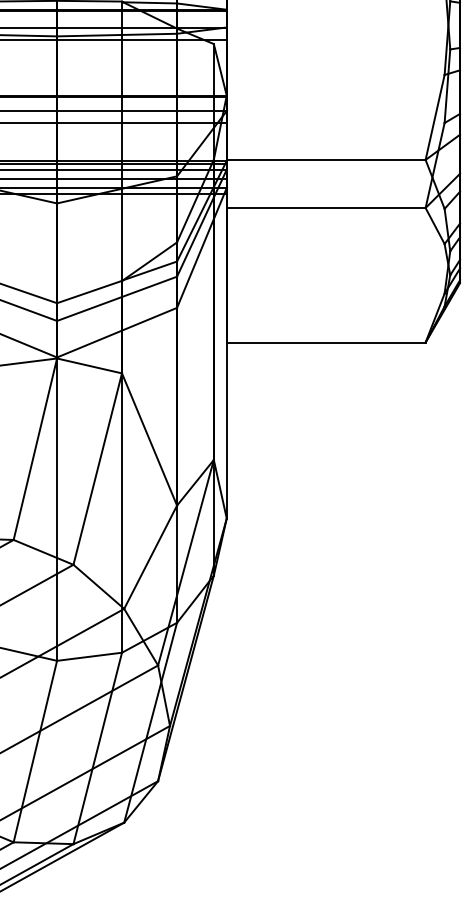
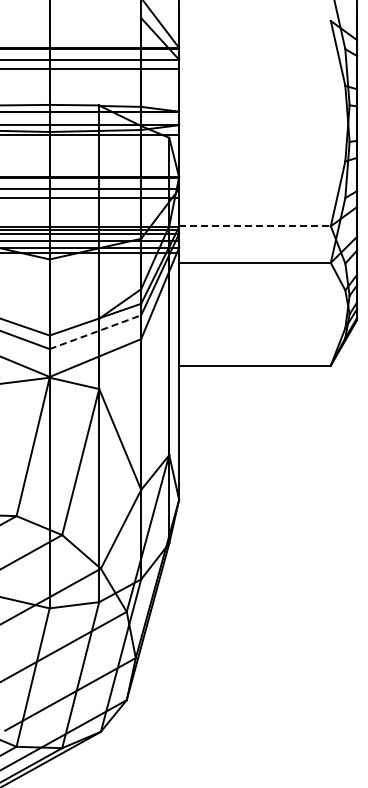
line: (325, 160) -> (254, 226), solid -> dashed
line: (117, 299) -> (95, 332), solid -> dashed

